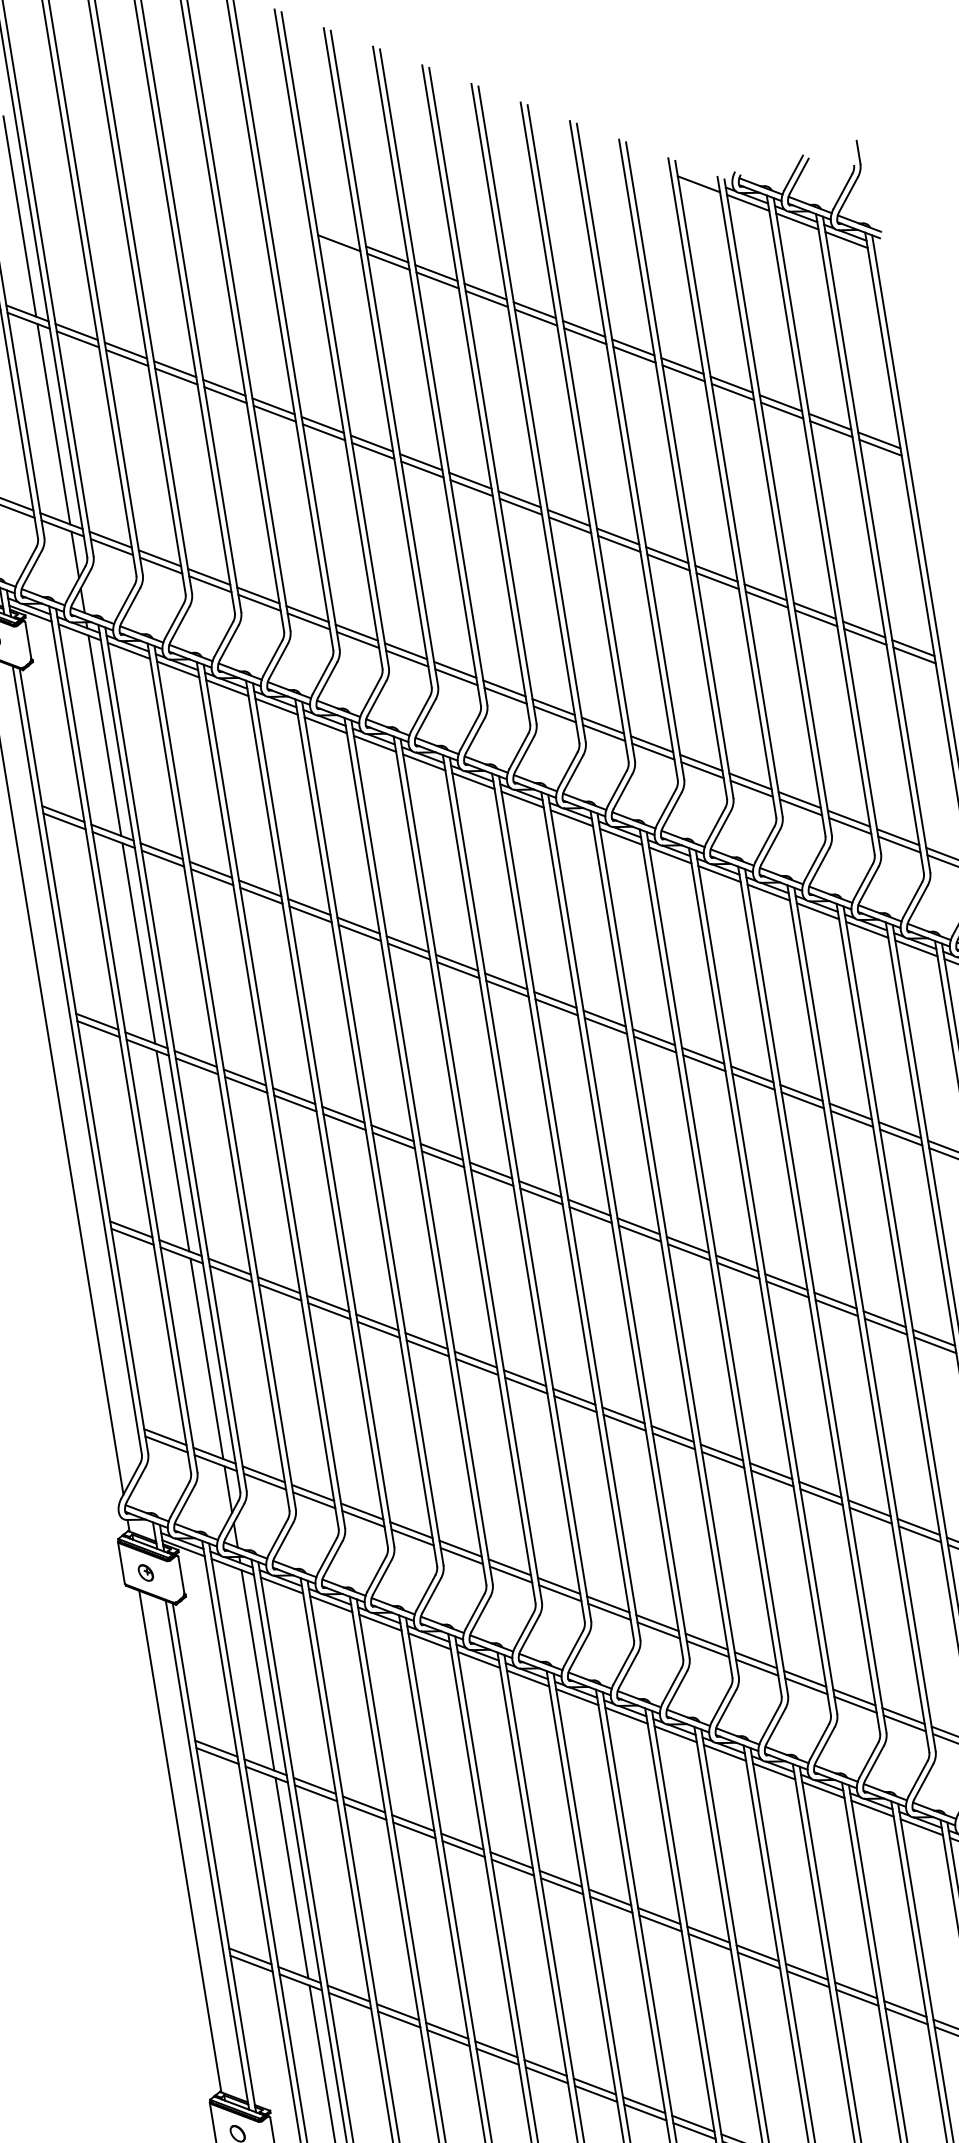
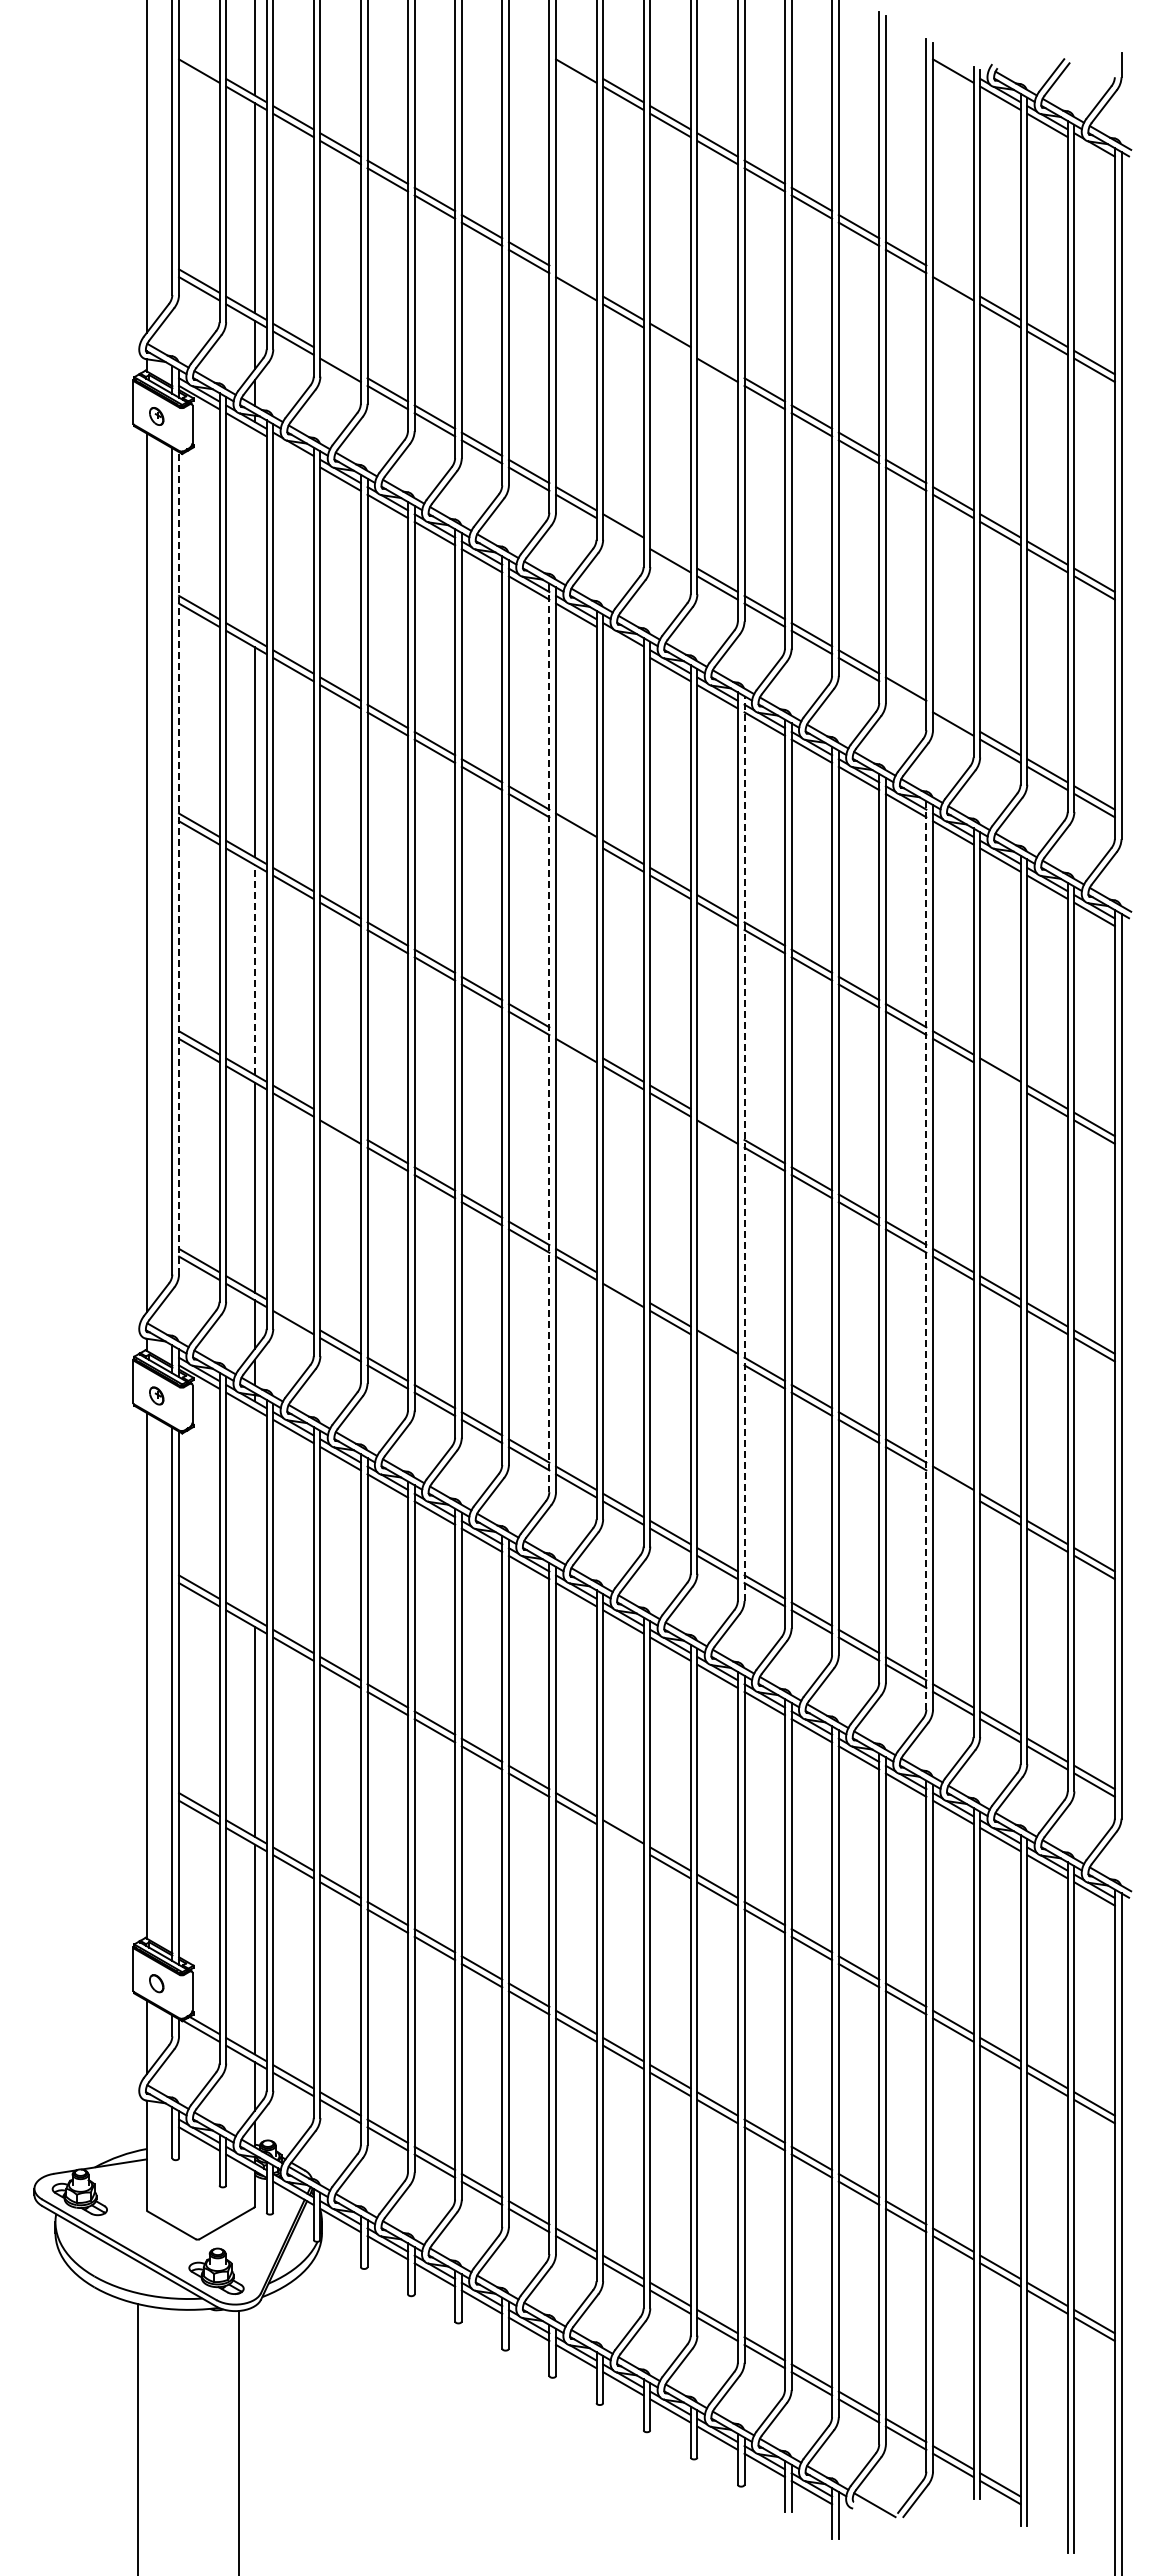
line: (846, 239) -> (1094, 152), removed
line: (731, 384) -> (953, 280), removed
line: (372, 443) -> (576, 280), removed
line: (471, 487) -> (670, 342), removed
line: (519, 499) -> (717, 362), removed
line: (159, 558) -> (340, 362), removed
line: (128, 650) -> (293, 451), removed
line: (456, 677) -> (623, 533), removed
line: (504, 687) -> (670, 552), removed
line: (104, 735) -> (254, 534), removed
line: (473, 781) -> (623, 642), removed
line: (751, 788) -> (905, 696), removed
line: (800, 800) -> (953, 716), removed
line: (458, 969) -> (576, 832), removed
line: (84, 1060) -> (179, 862), solid -> dashed
line: (901, 1137) -> (1000, 1077), removed
line: (172, 1150) -> (254, 969), solid -> dashed
line: (464, 1170) -> (549, 1038), solid -> dashed
line: (491, 1170) -> (576, 1042), removed
line: (638, 1226) -> (717, 1124), removed
line: (668, 1245) -> (744, 1148), solid -> dashed
line: (278, 1285) -> (340, 1124), removed
line: (858, 1319) -> (926, 1256), solid -> dashed
line: (574, 1396) -> (623, 1287), removed
line: (673, 1441) -> (717, 1349), removed
line: (263, 1473) -> (293, 1314), removed
line: (920, 1533) -> (953, 1485), removed
line: (257, 1670) -> (254, 1514), removed
line: (660, 1923) -> (623, 1839), removed

